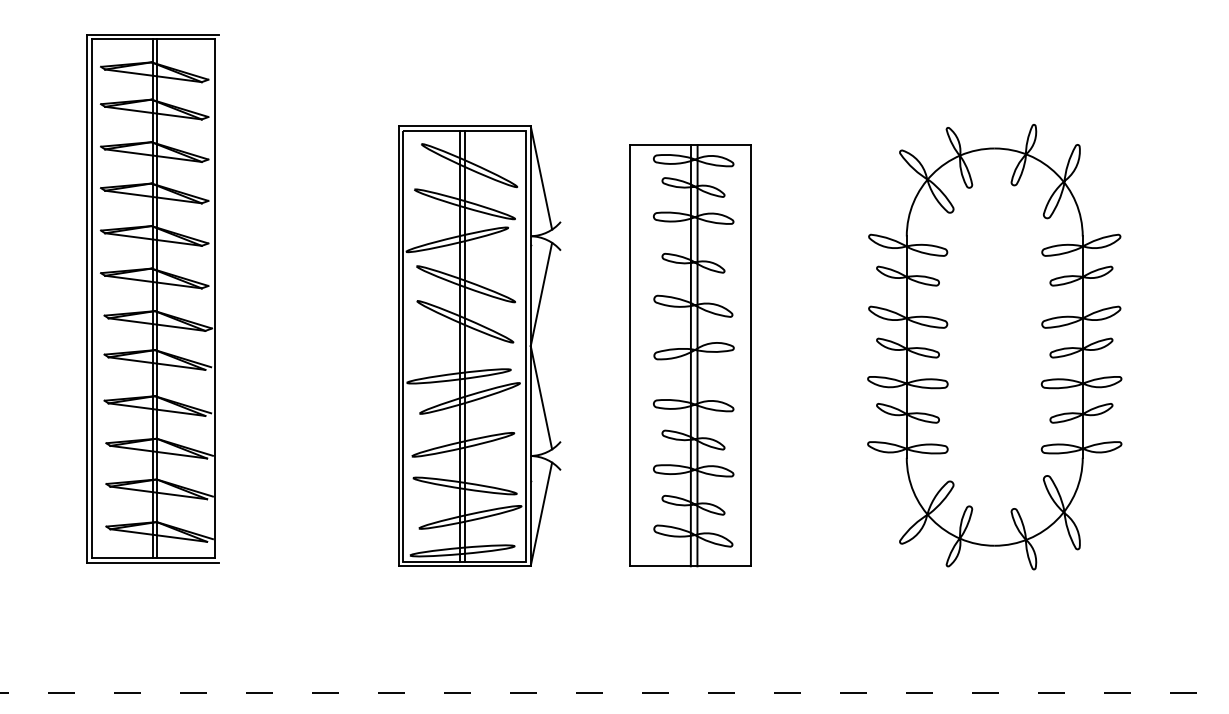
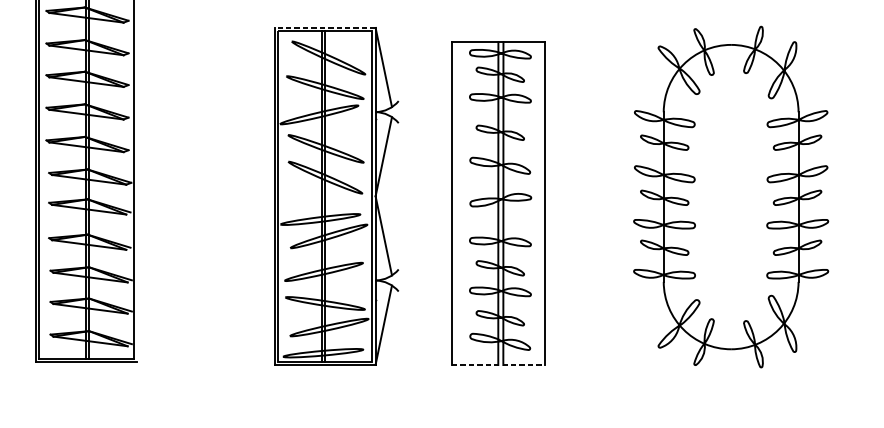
line: (464, 126) -> (324, 28), solid -> dashed
line: (691, 566) -> (498, 365), solid -> dashed

